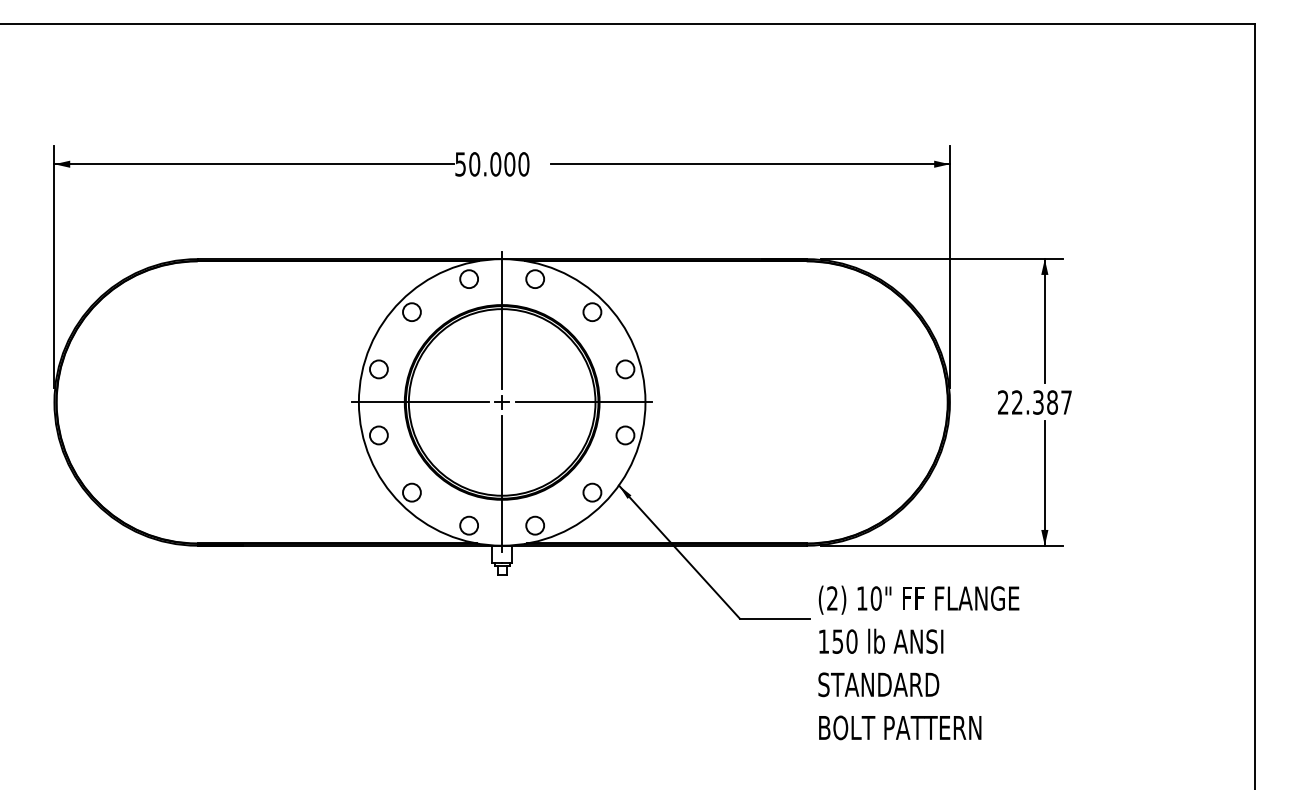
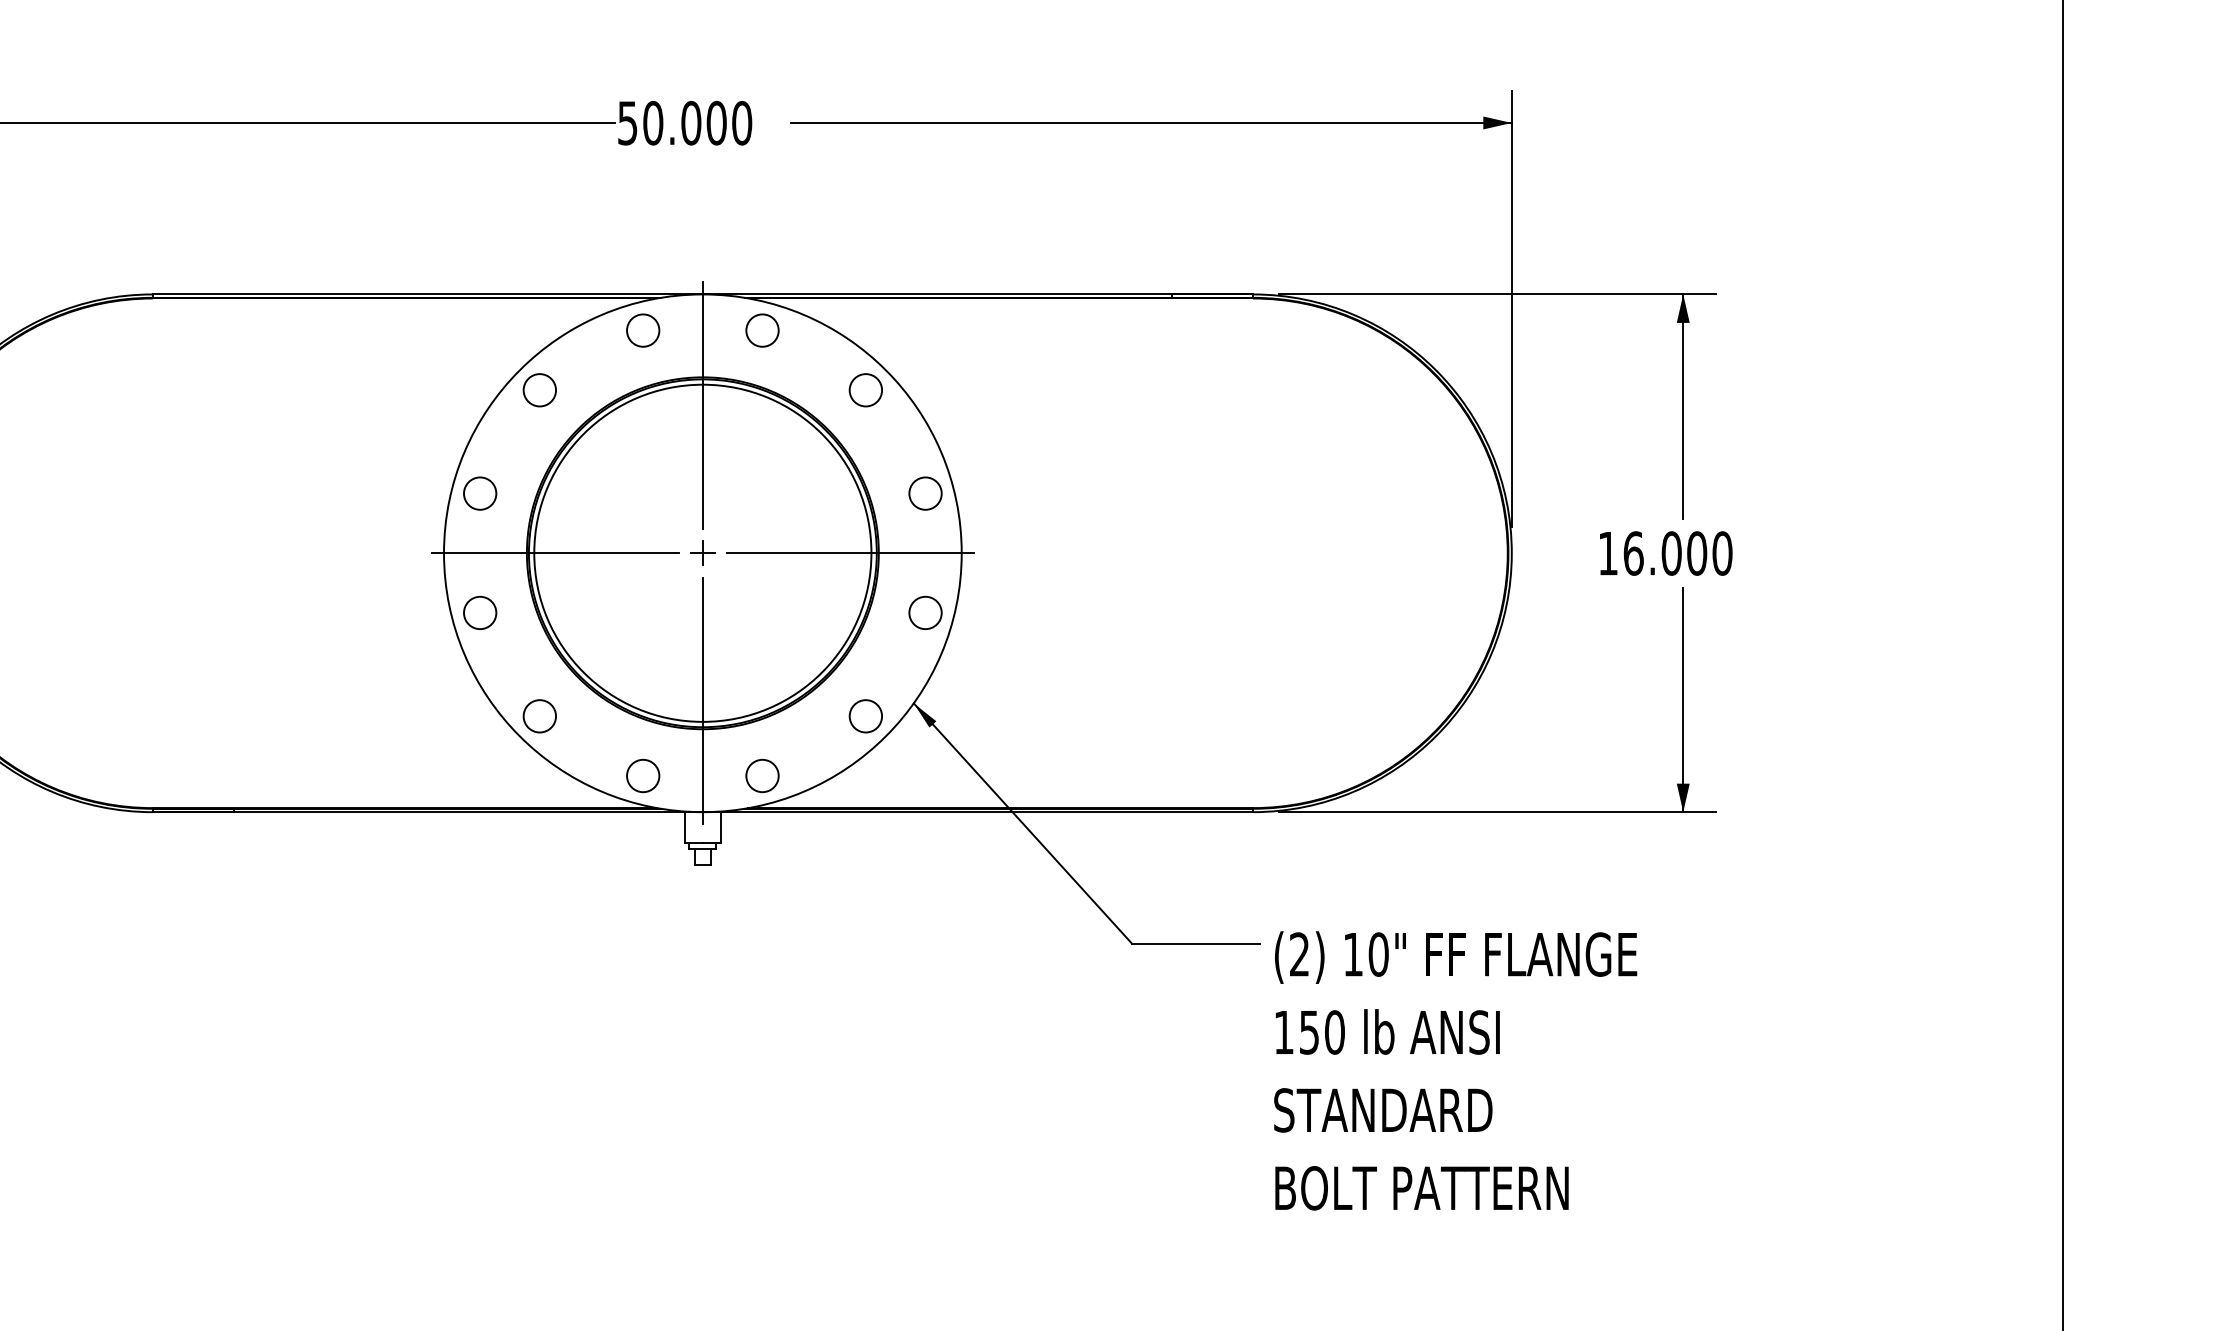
text: (1035, 402) -> (1666, 553), 22.387 -> 16.000
text: (918, 662) -> (1455, 1070), moved

